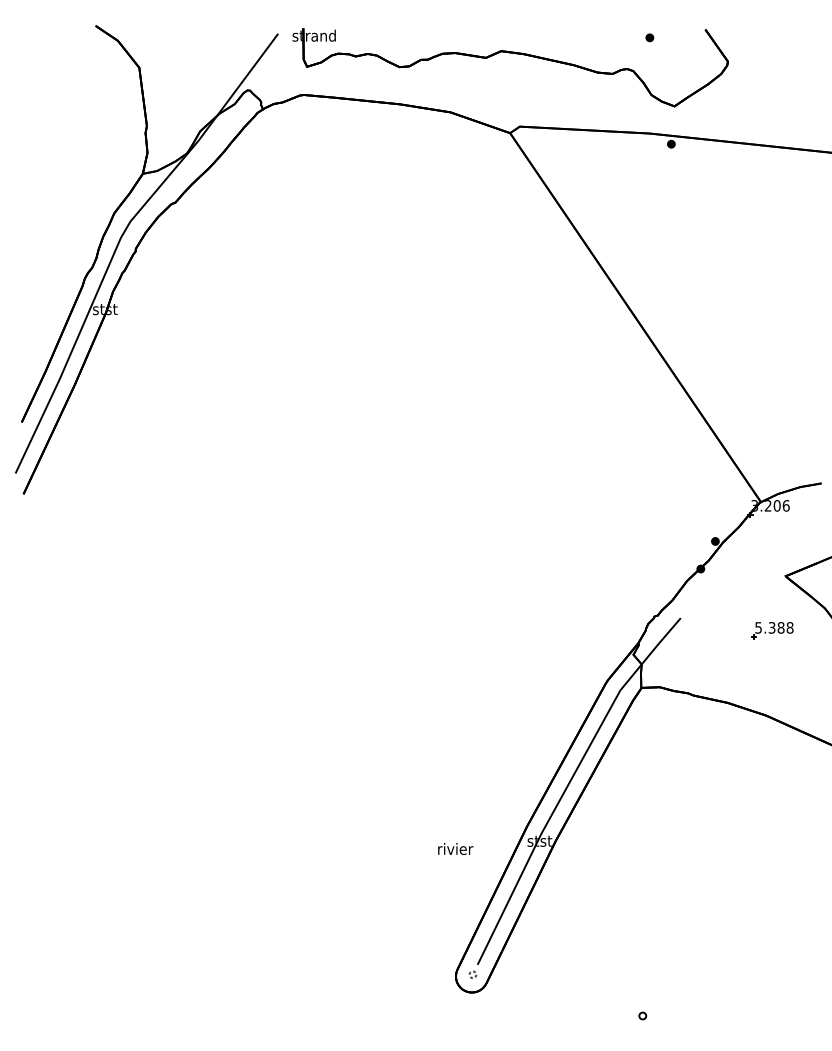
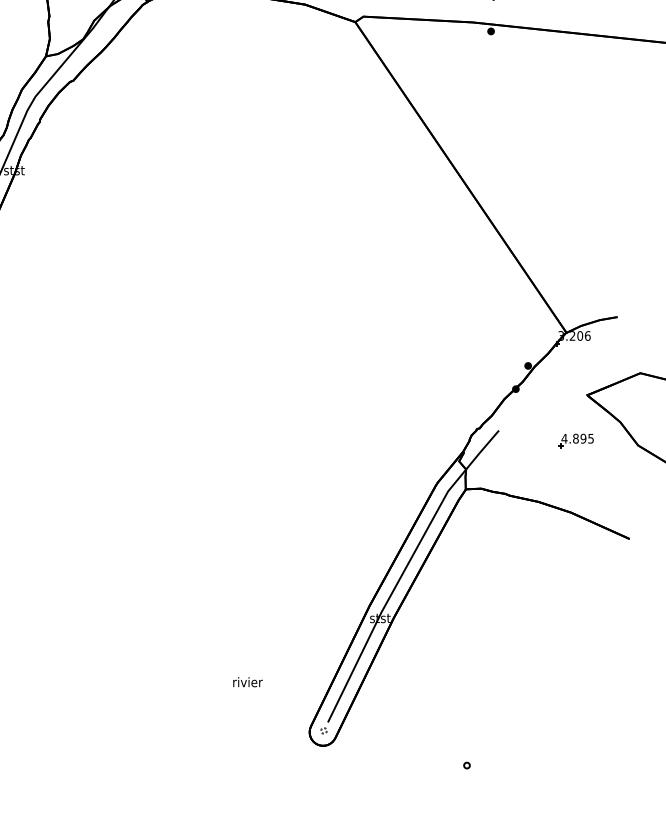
text: (773, 627) -> (577, 438), 5.388 -> 4.895
text: (455, 848) -> (247, 681), moved

